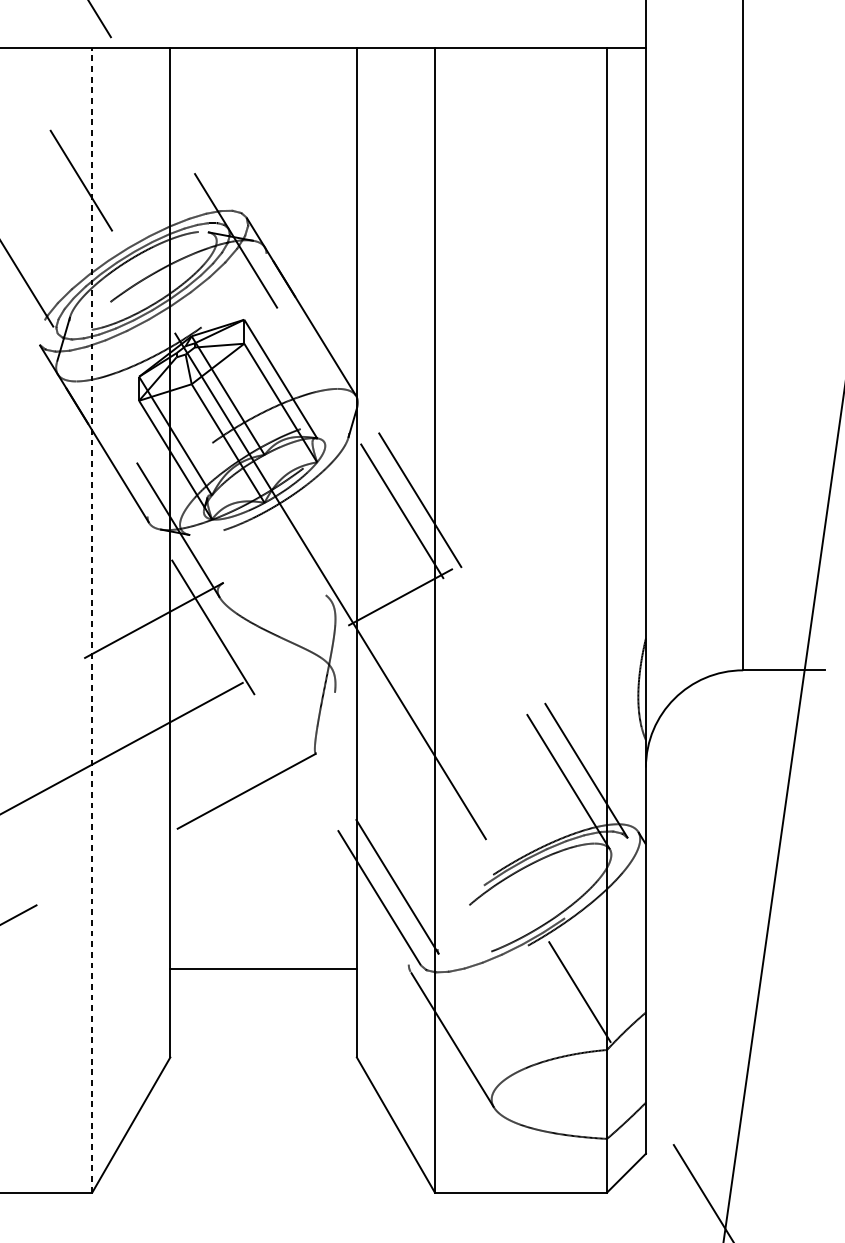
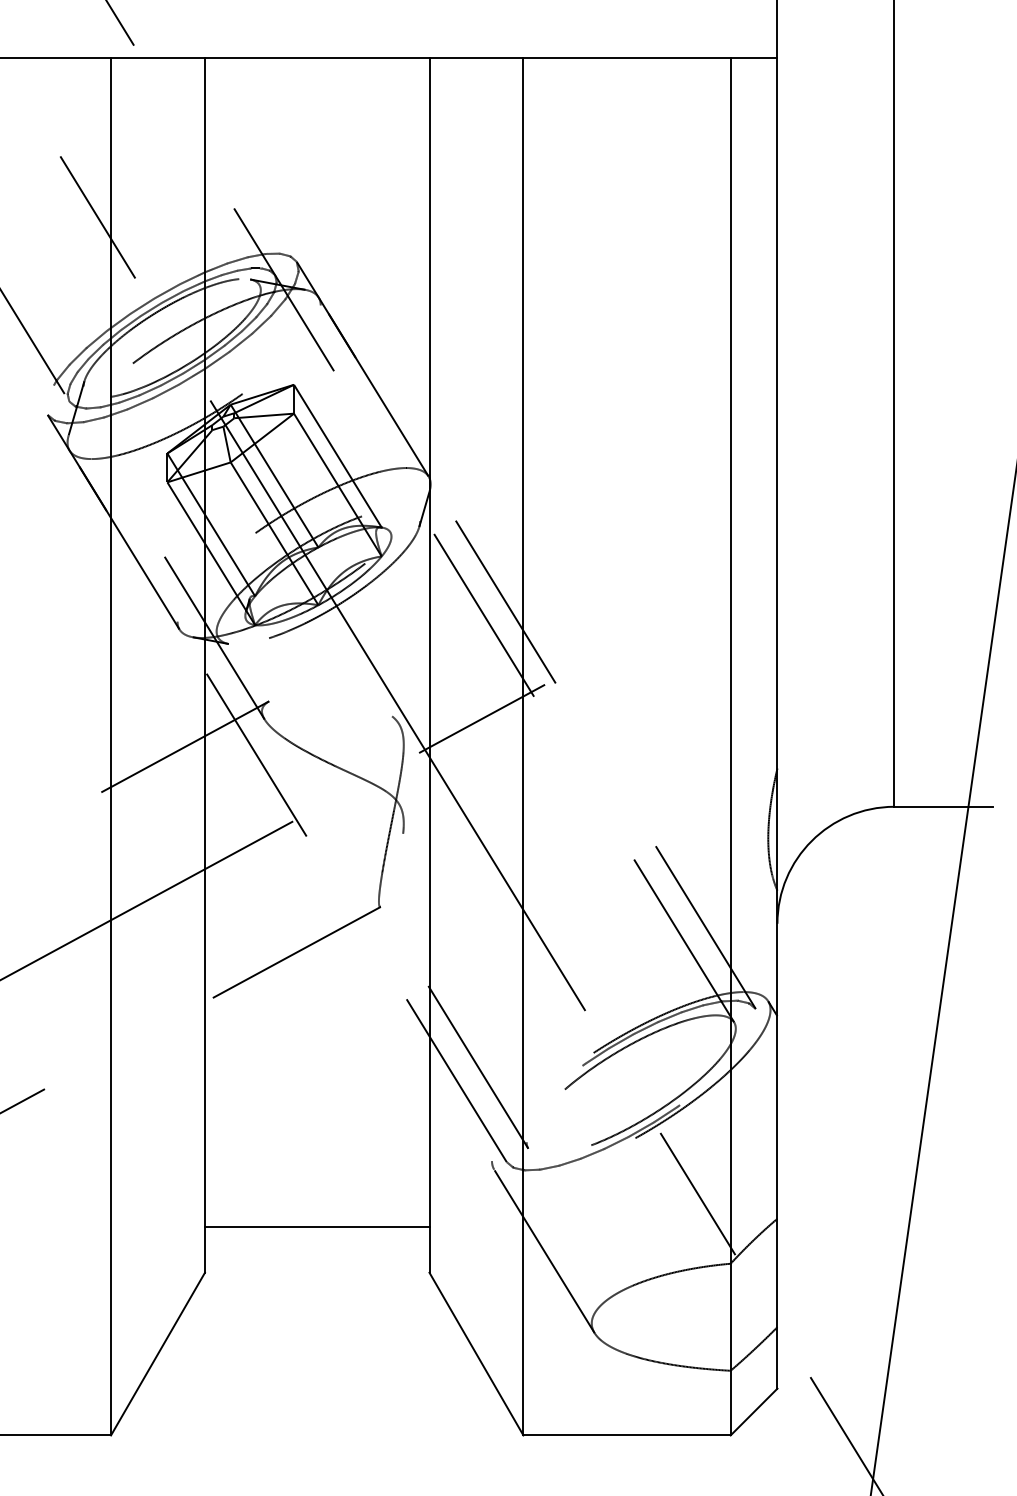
line: (92, 620) -> (111, 746), dashed -> solid
line: (262, 968) -> (316, 1226), moved

